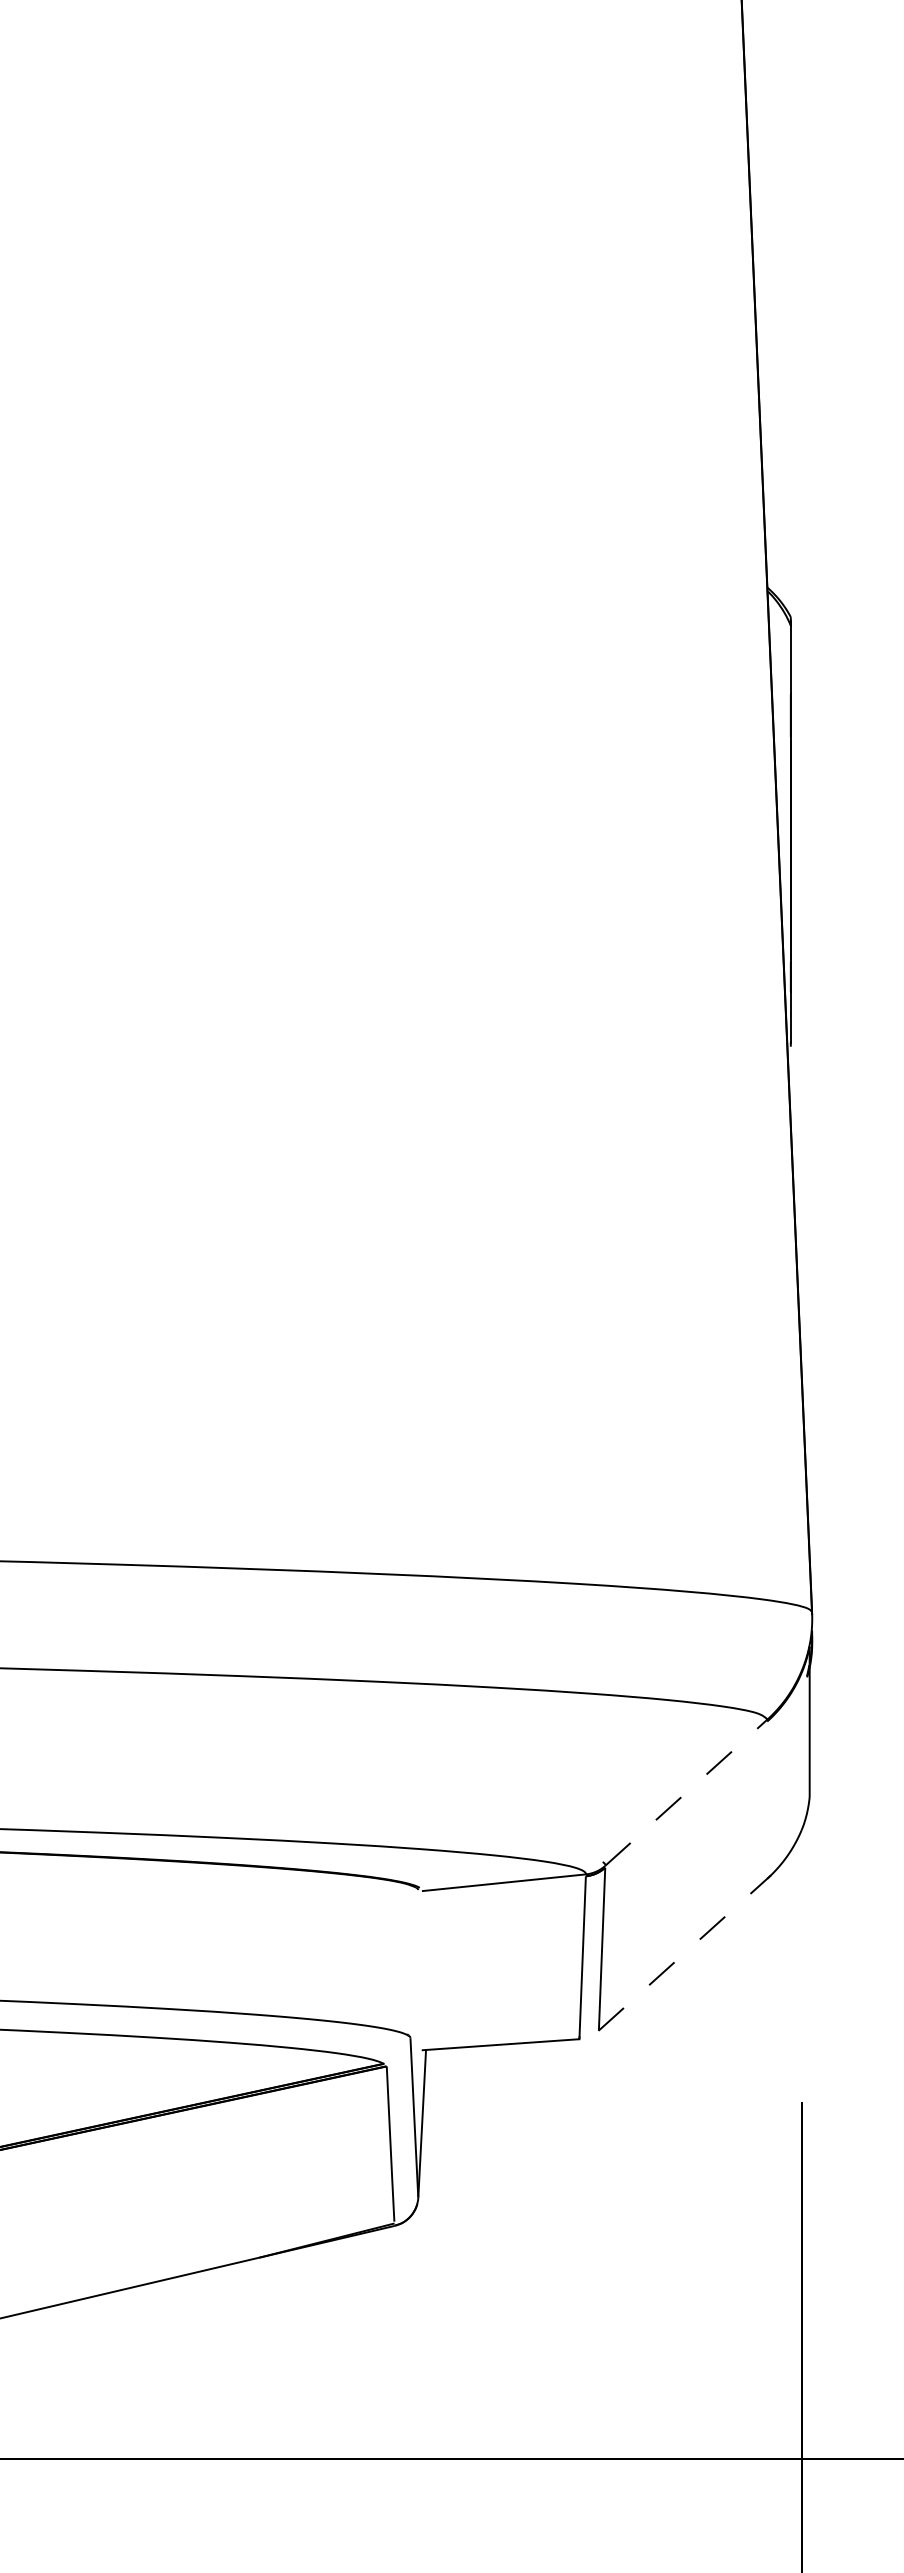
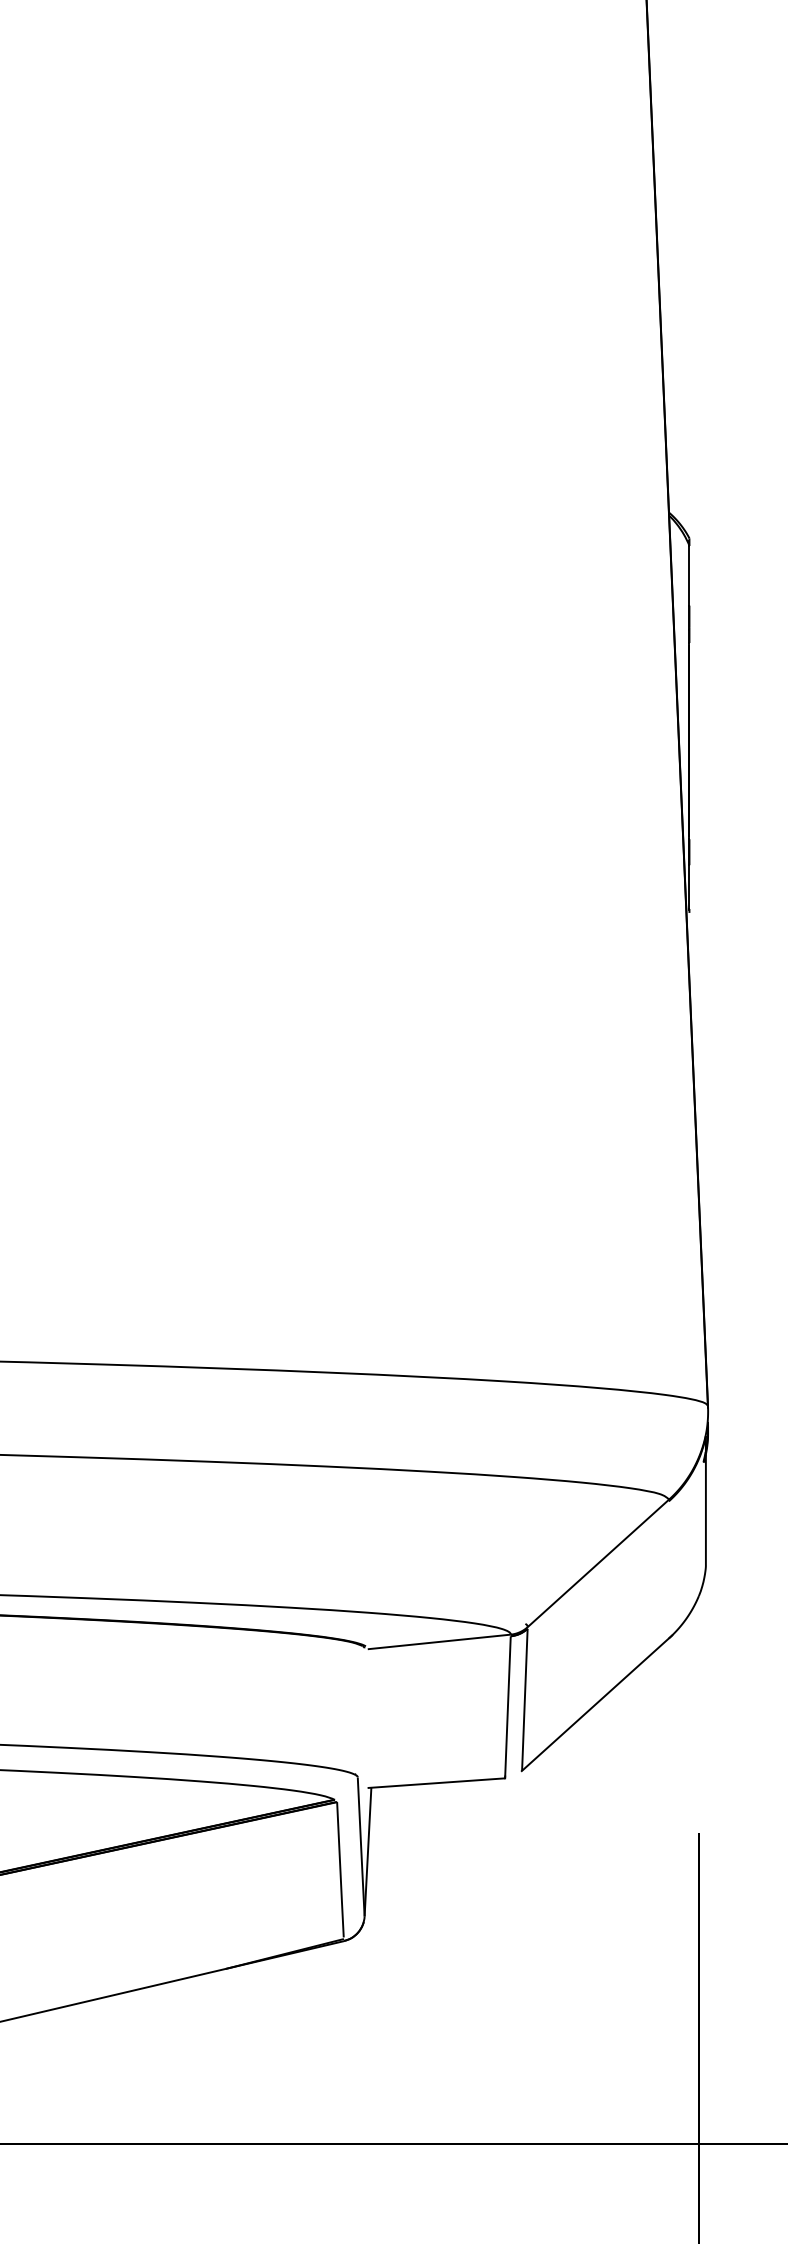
line: (686, 1792) -> (598, 1563), dashed -> solid
line: (685, 1952) -> (597, 1702), dashed -> solid

